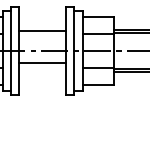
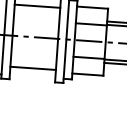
line: (42, 31) -> (37, 6), moved
line: (42, 62) -> (33, 68), moved

